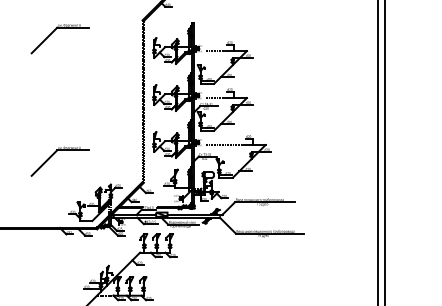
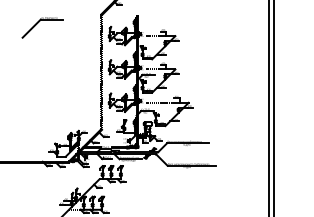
part: (59, 161) -> (42, 114), removed

